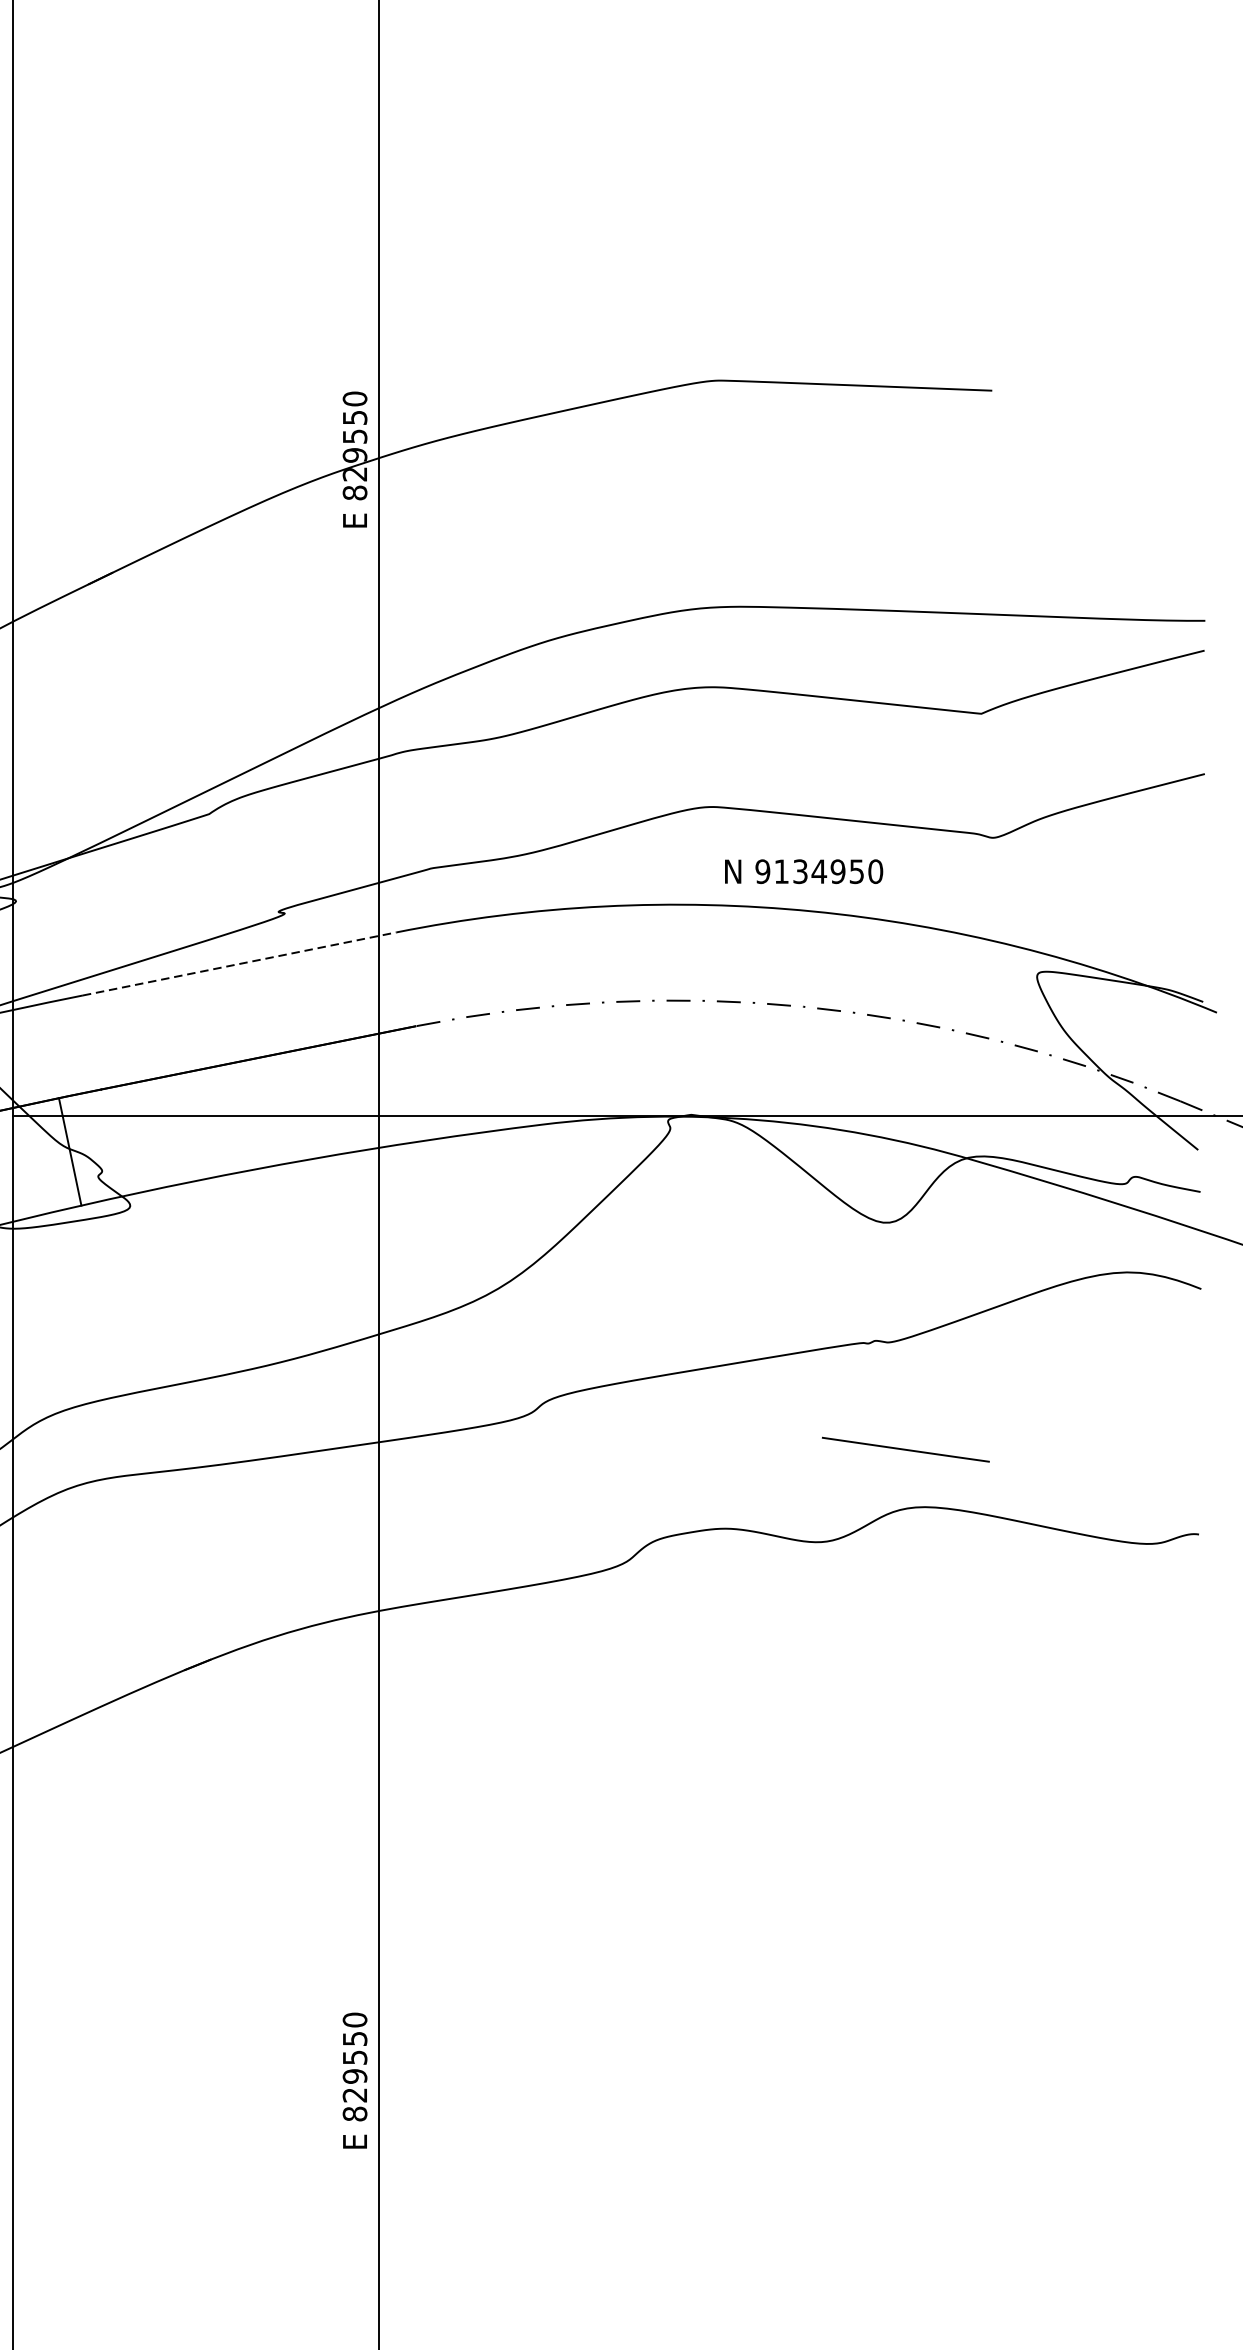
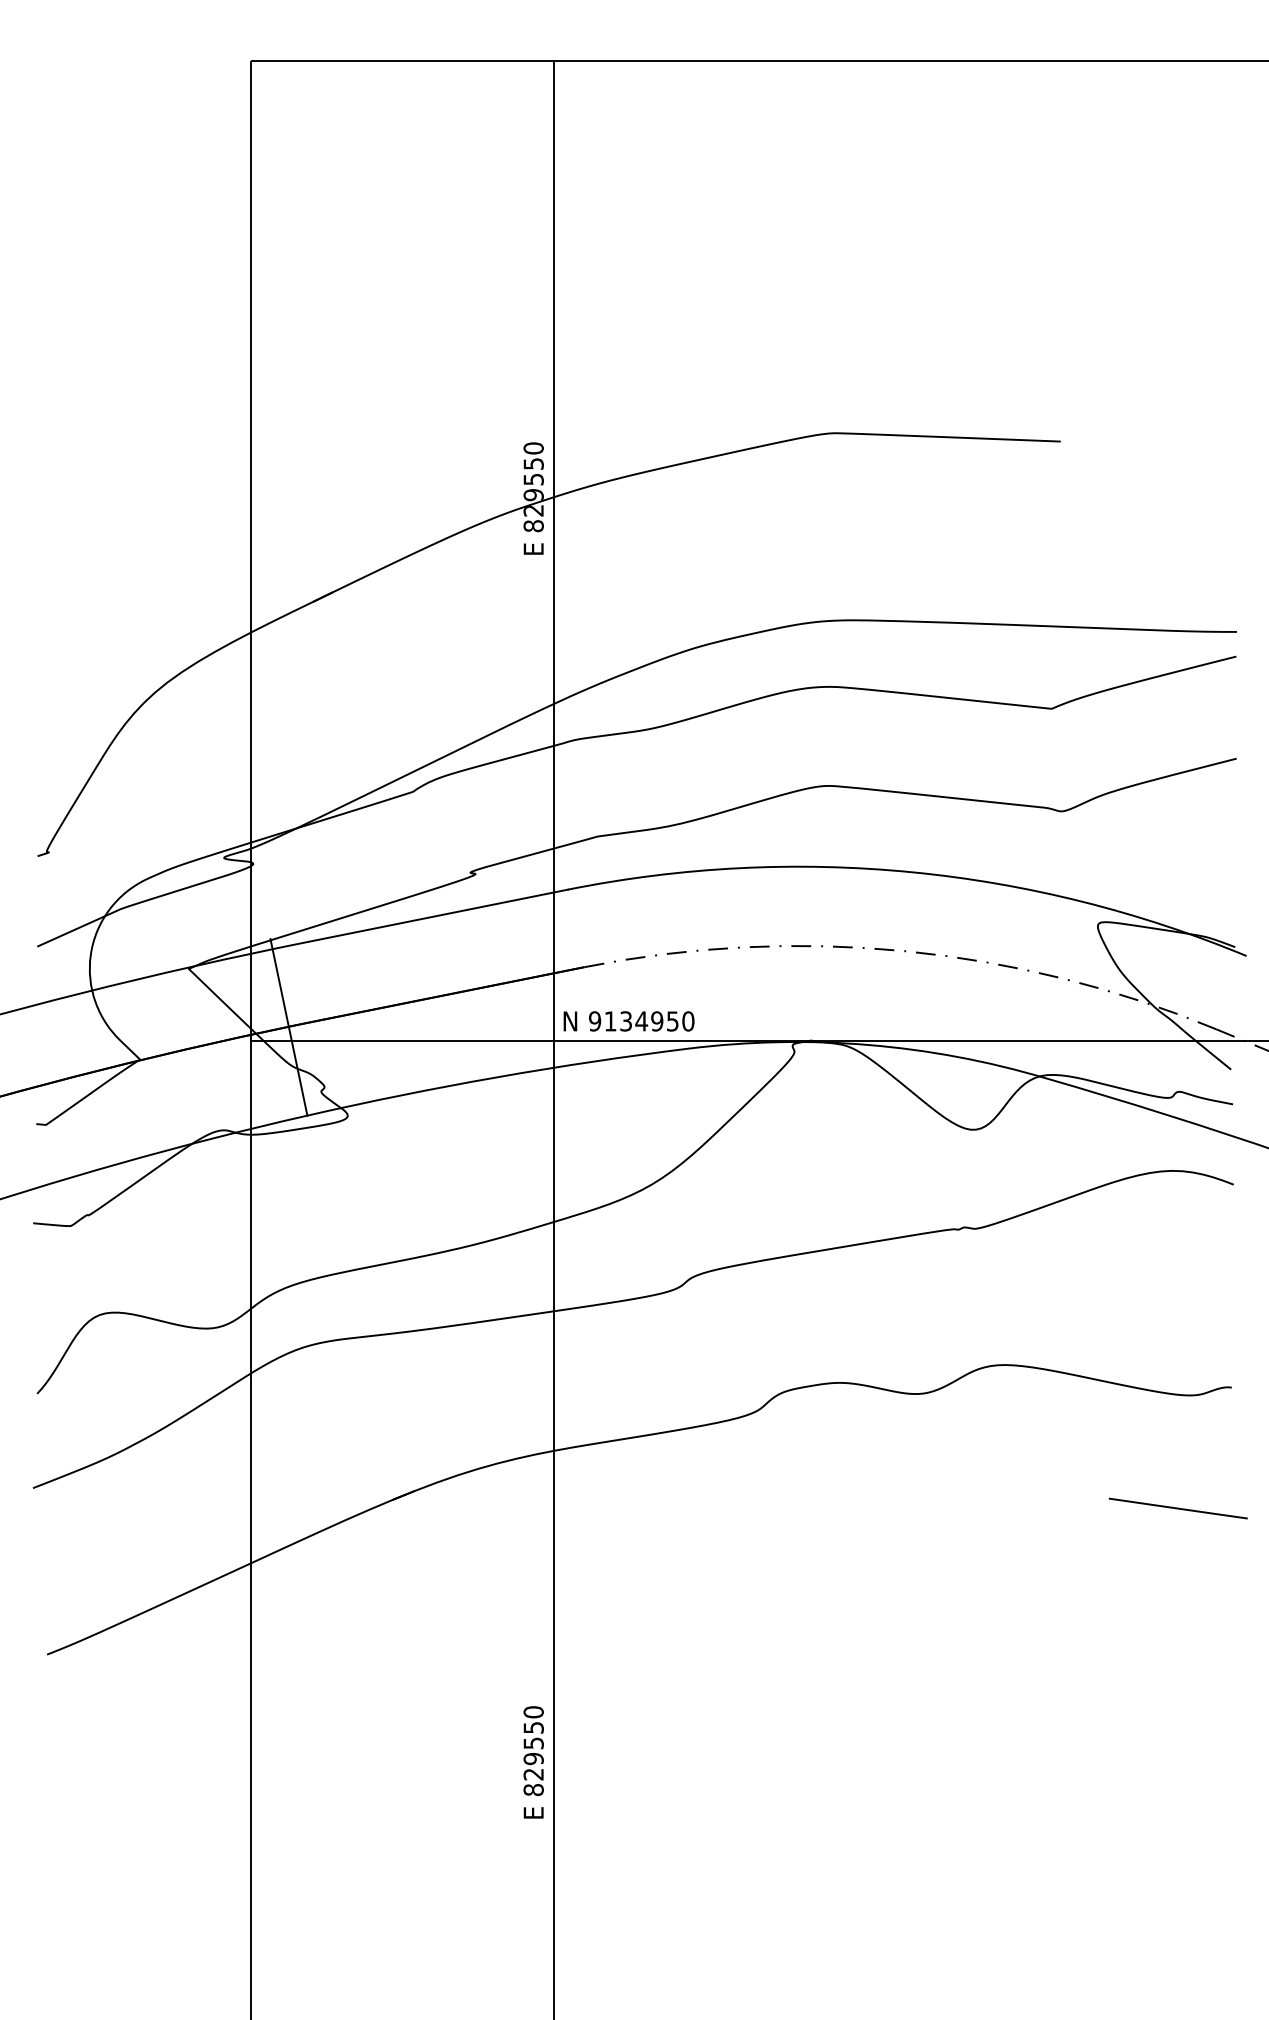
text: (803, 871) -> (628, 1021), moved
line: (239, 963) -> (438, 915), dashed -> solid
line: (47, 1044) -> (279, 982), added
line: (904, 1449) -> (1177, 1508), moved
text: (354, 2080) -> (533, 1762), moved

